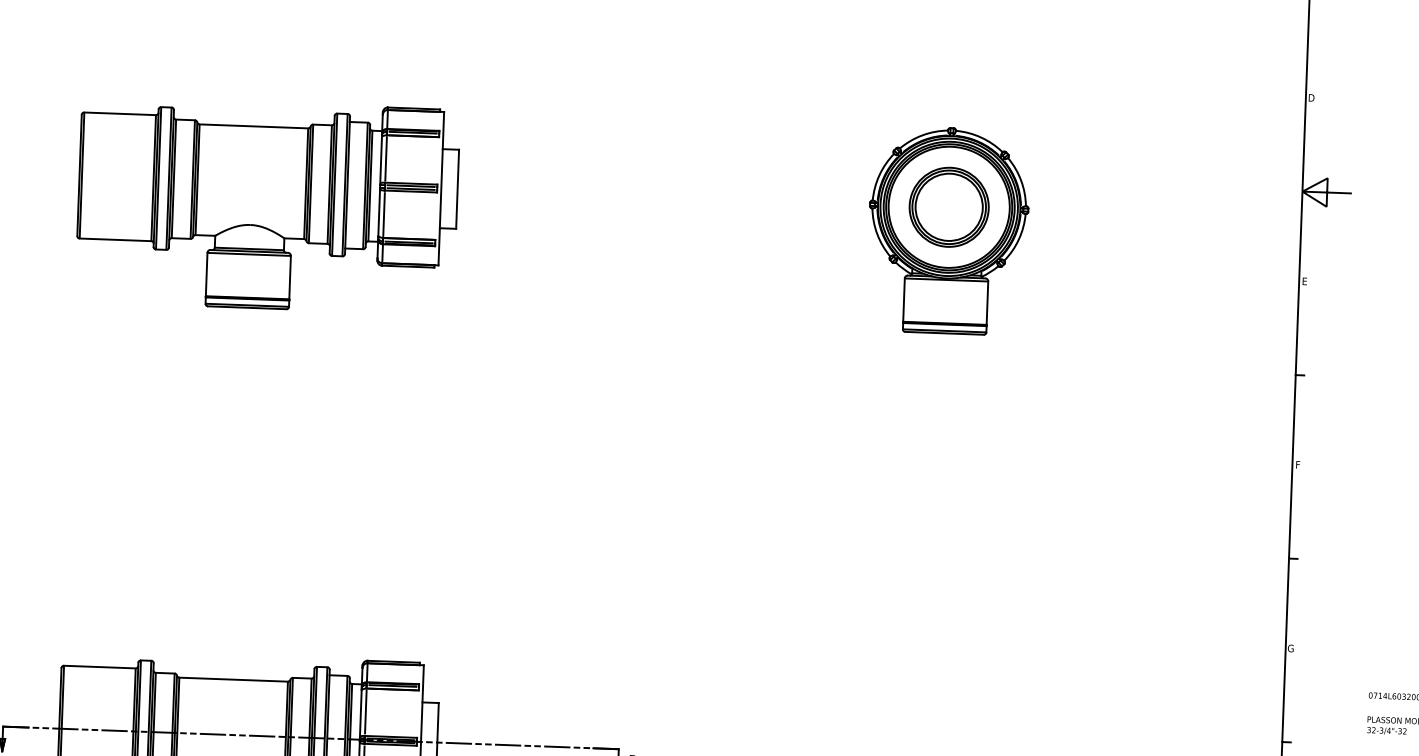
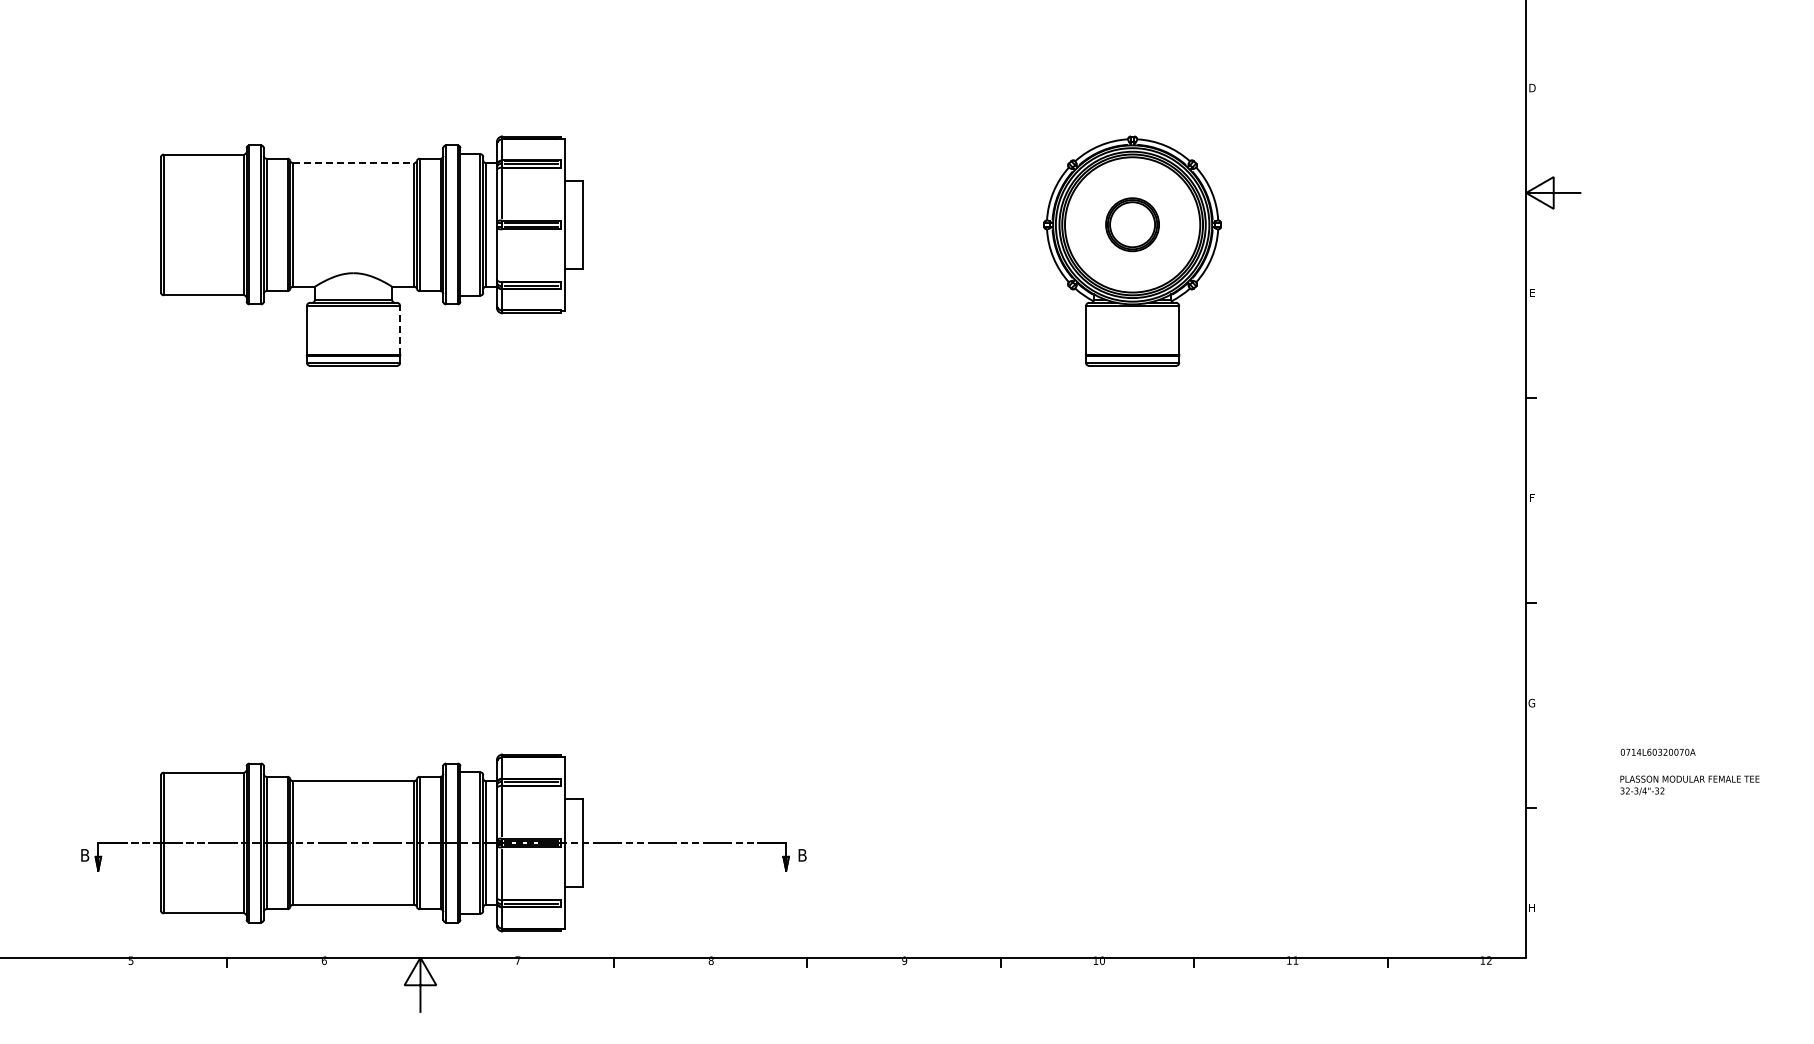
line: (253, 126) -> (353, 163), solid -> dashed
part: (949, 206) -> (1132, 224), size x0.6
line: (384, 214) -> (502, 256), removed
line: (290, 276) -> (400, 329), solid -> dashed

